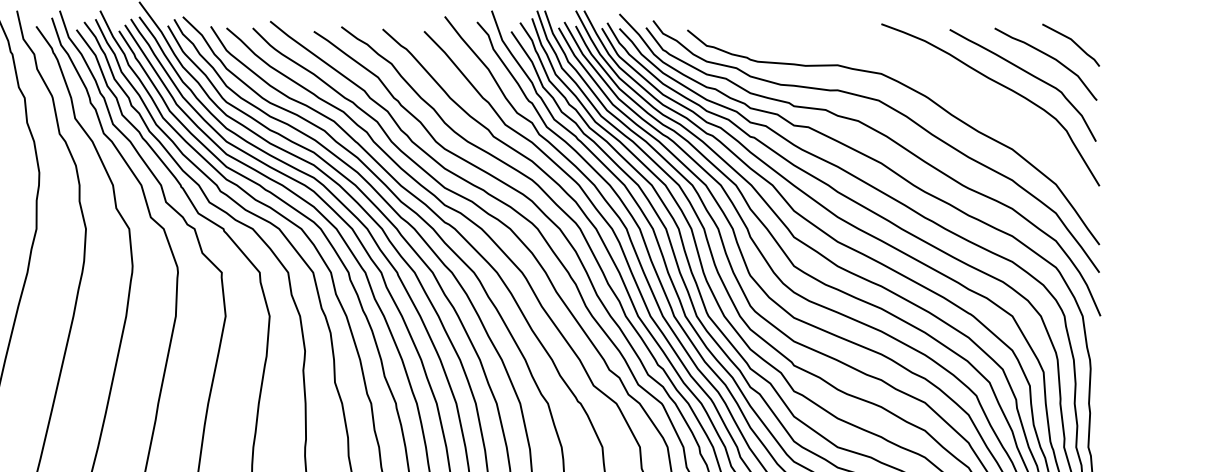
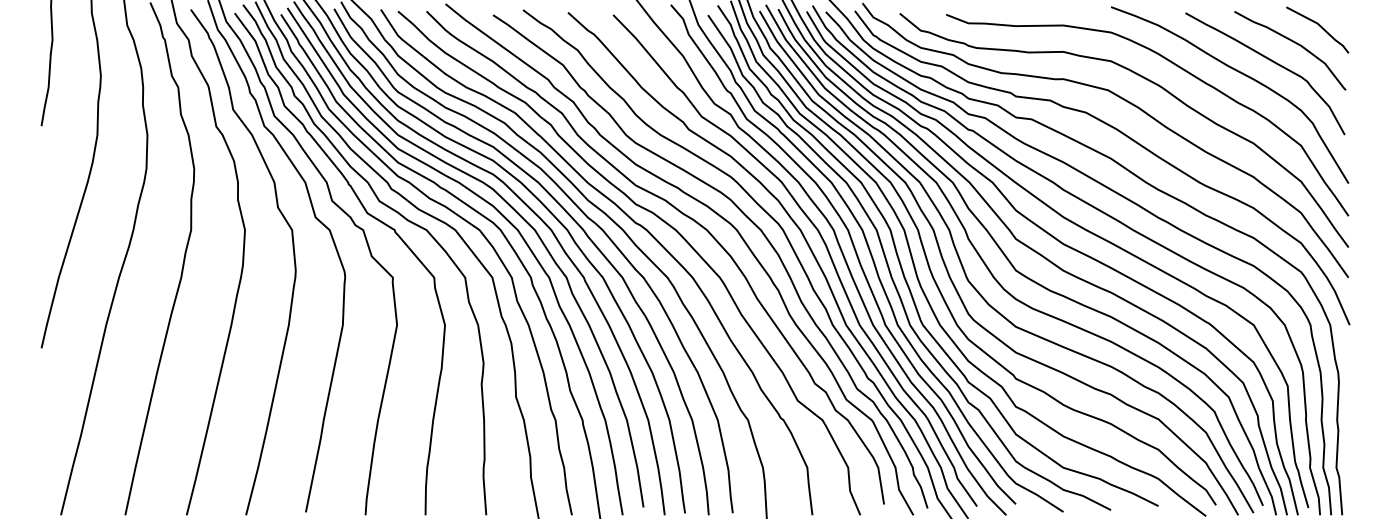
curve: (944, 80) -> (1179, 68), added

